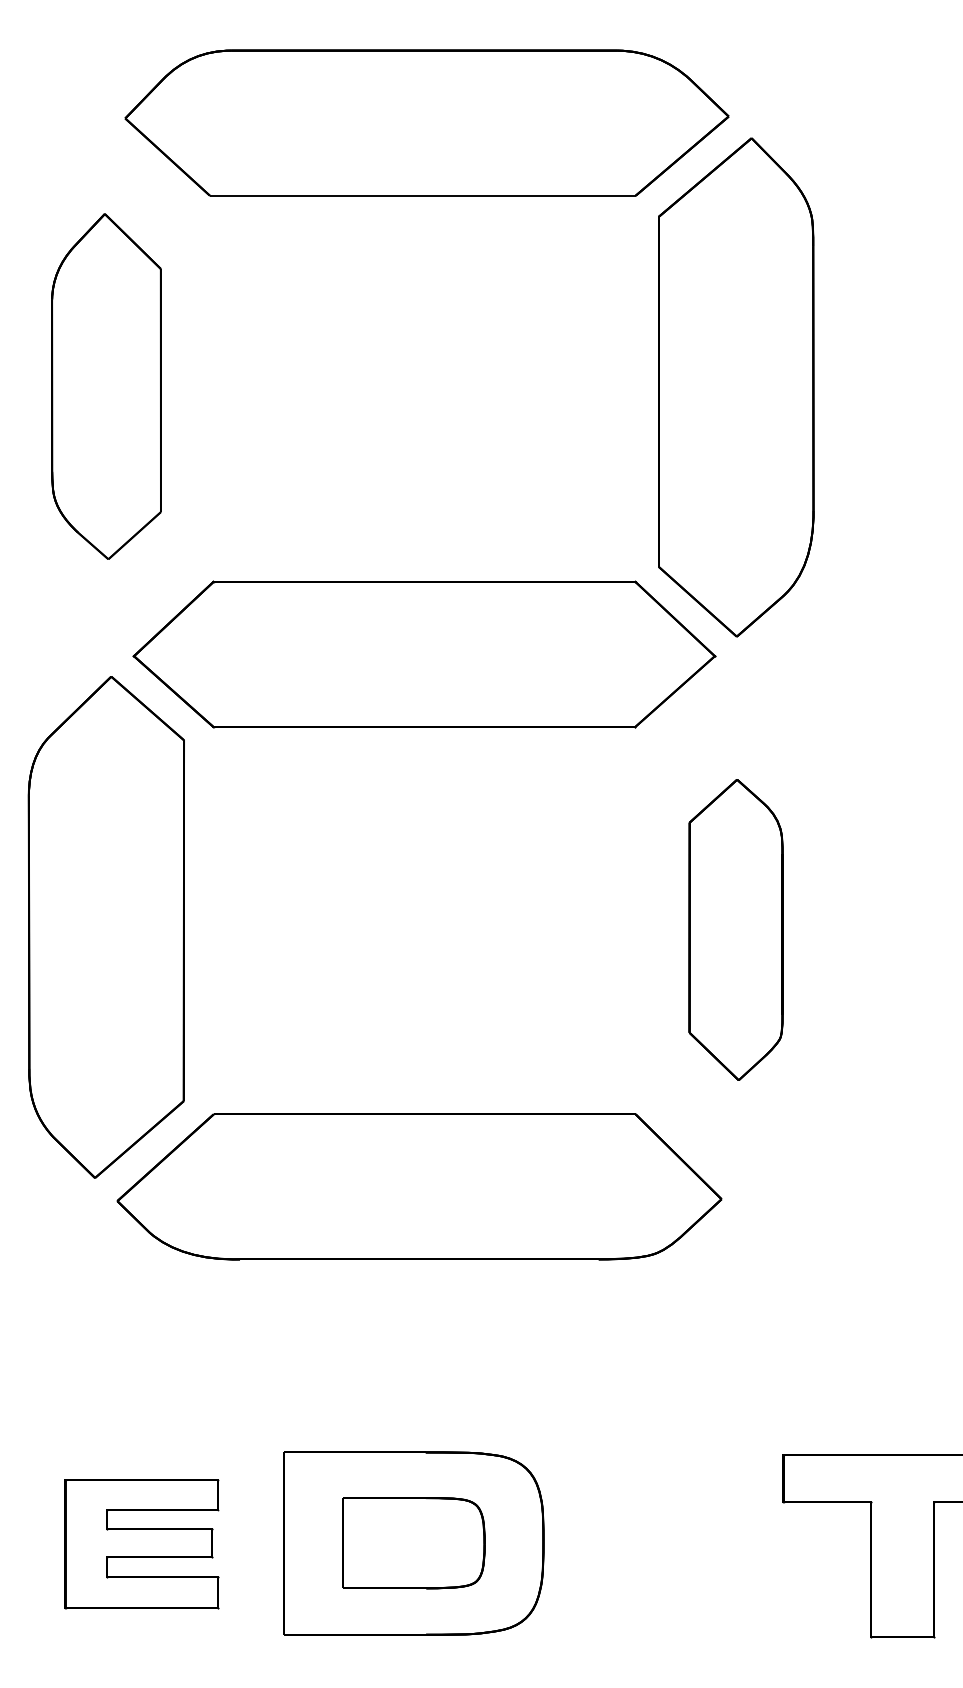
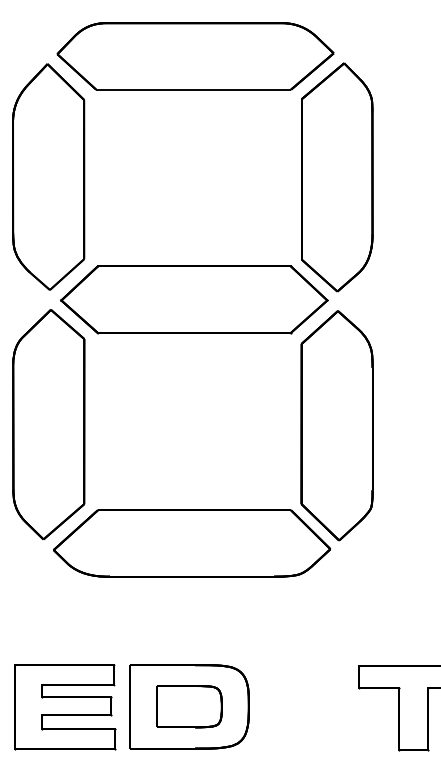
part: (105, 385) -> (48, 176), size x1.43
part: (734, 929) -> (336, 425), size x1.67
part: (143, 1544) -> (65, 707), size x1.43

